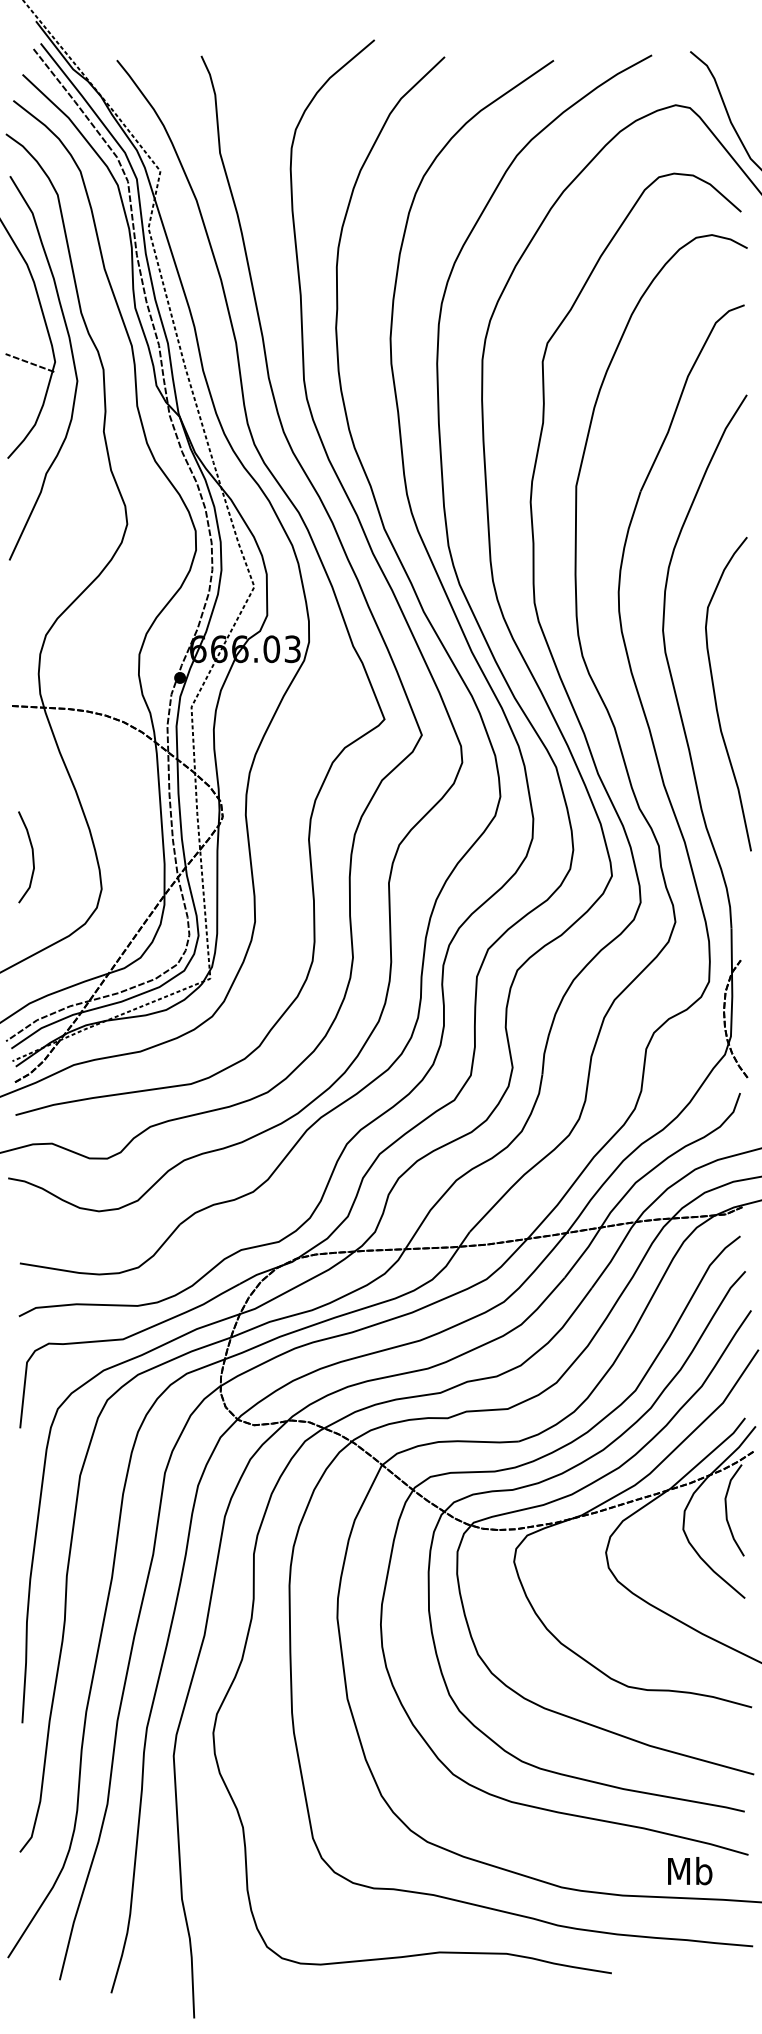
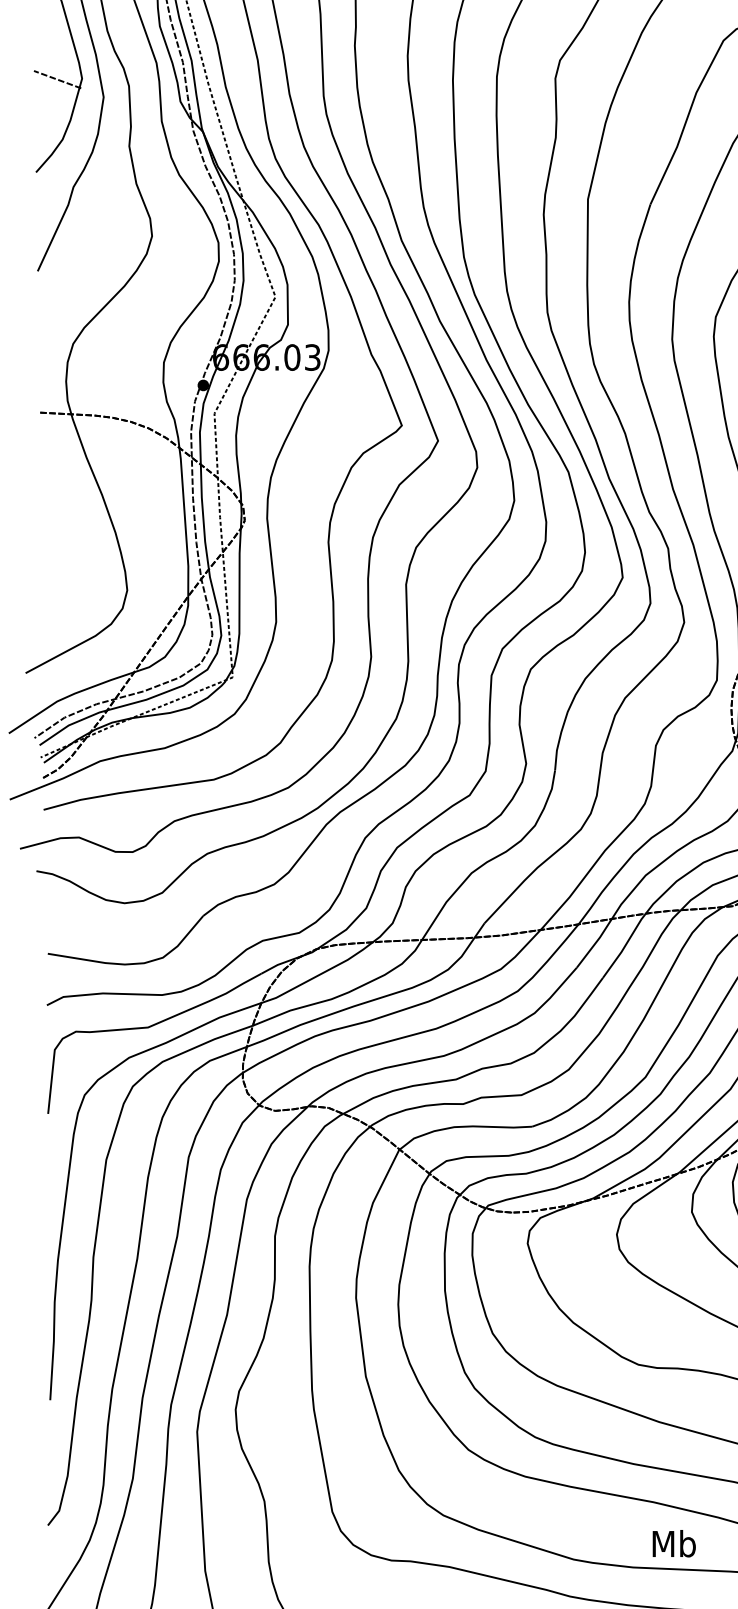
curve: (32, 857) -> (60, 559), removed
text: (690, 1871) -> (674, 1544), moved

